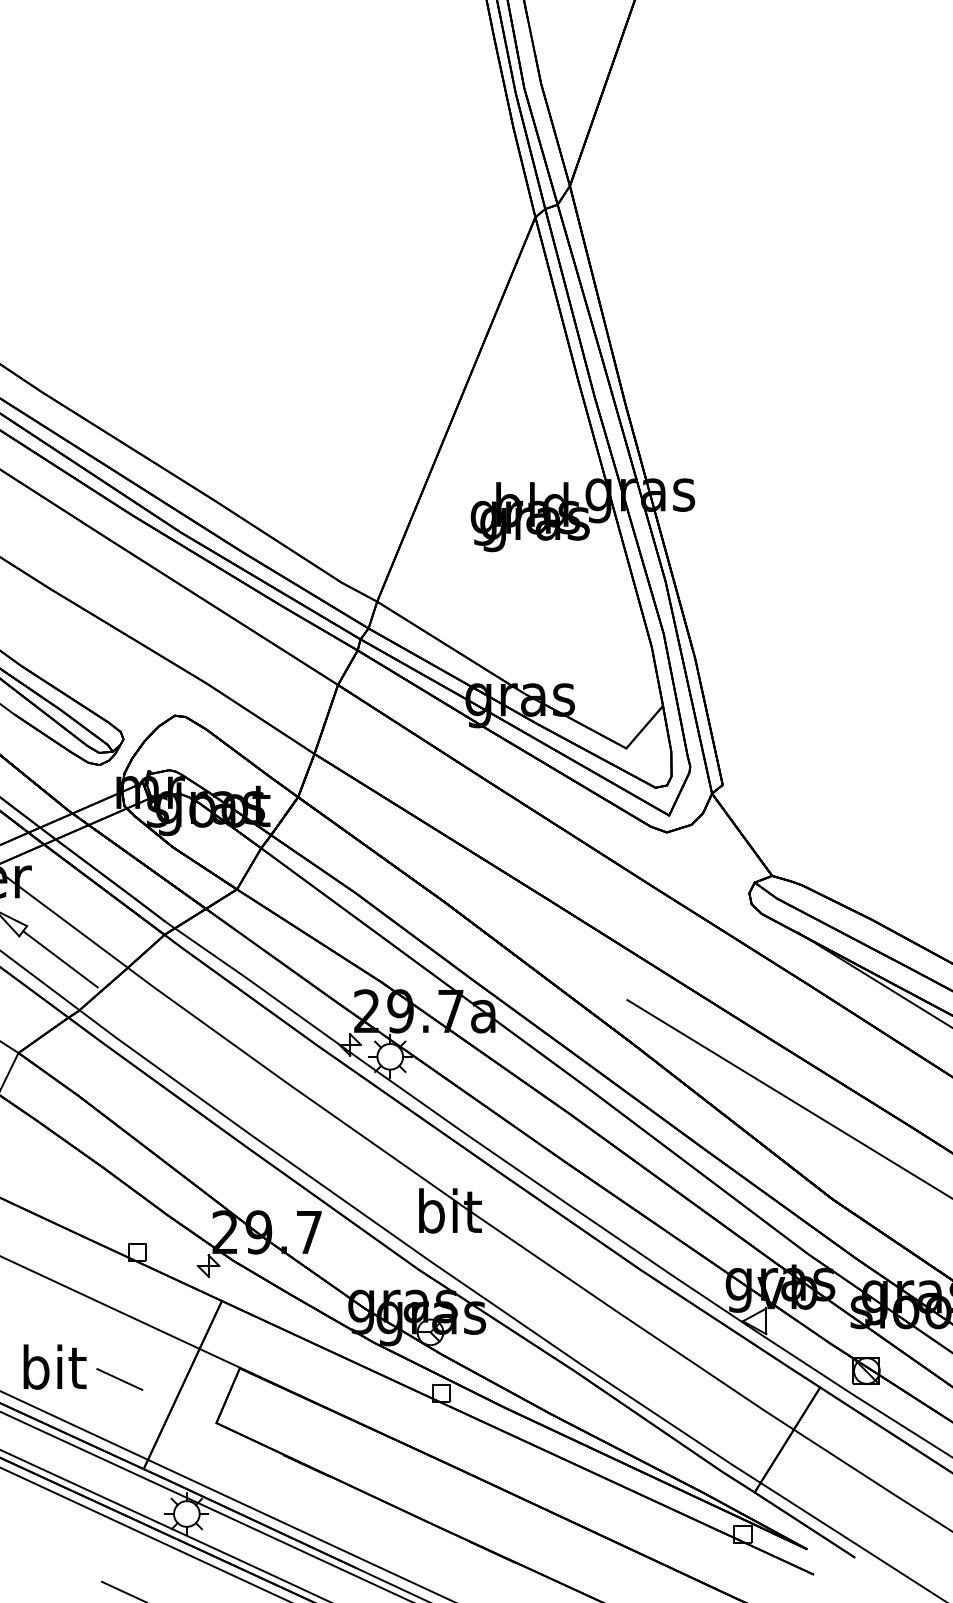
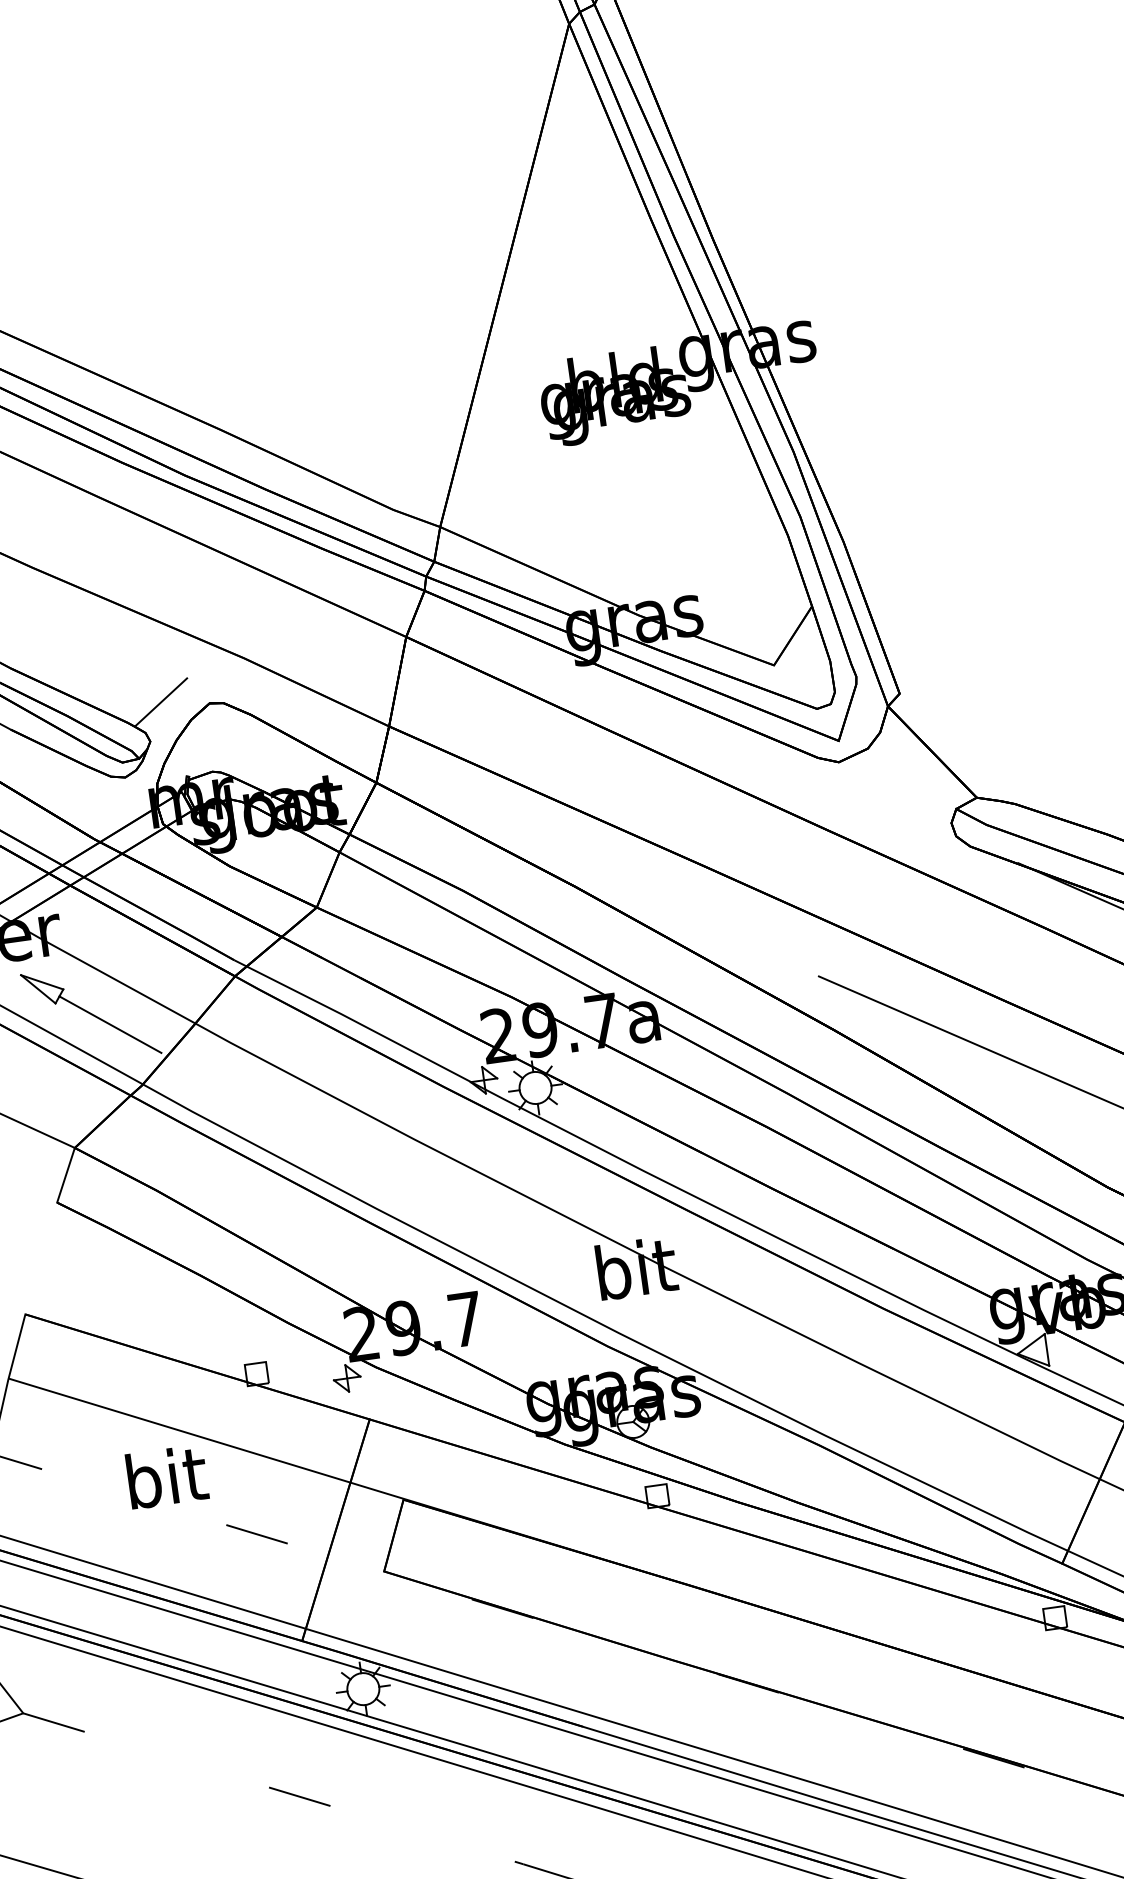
line: (136, 709) -> (161, 702), added
text: (54, 1366) -> (166, 1476), moved

